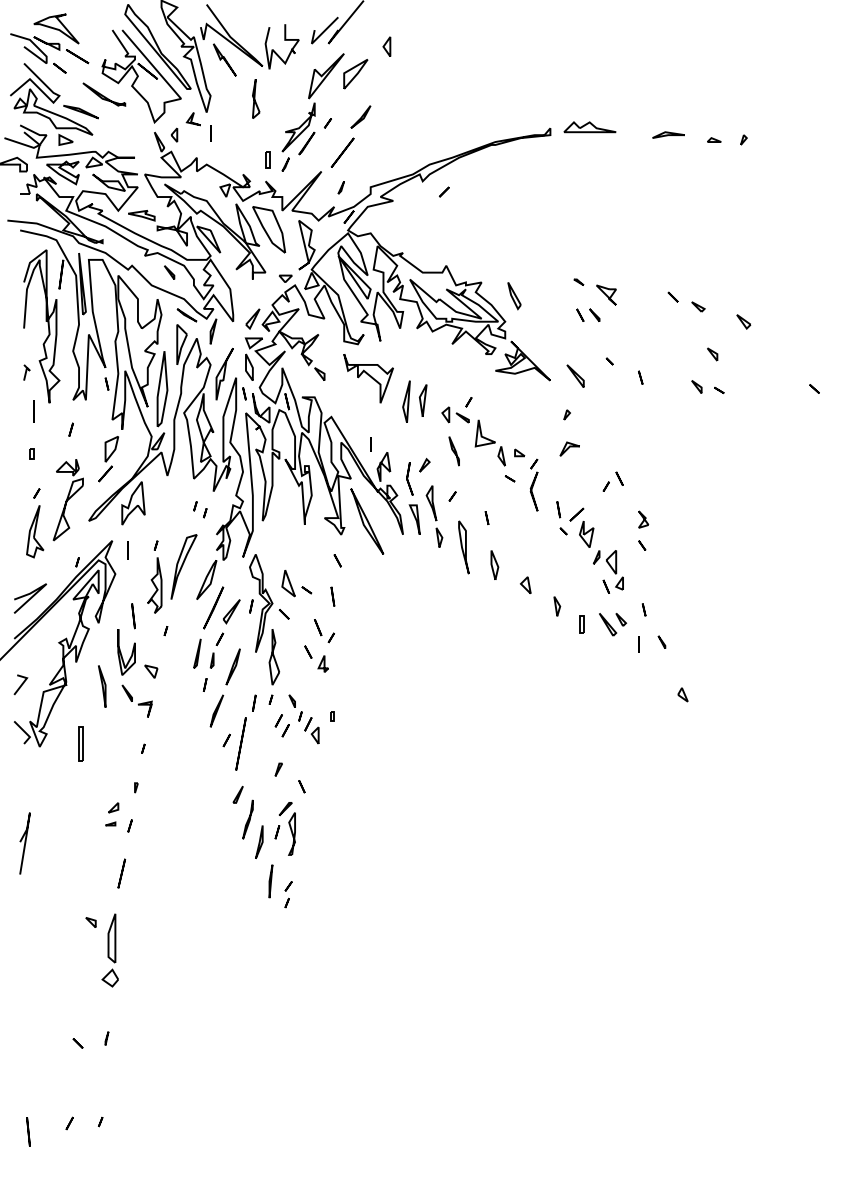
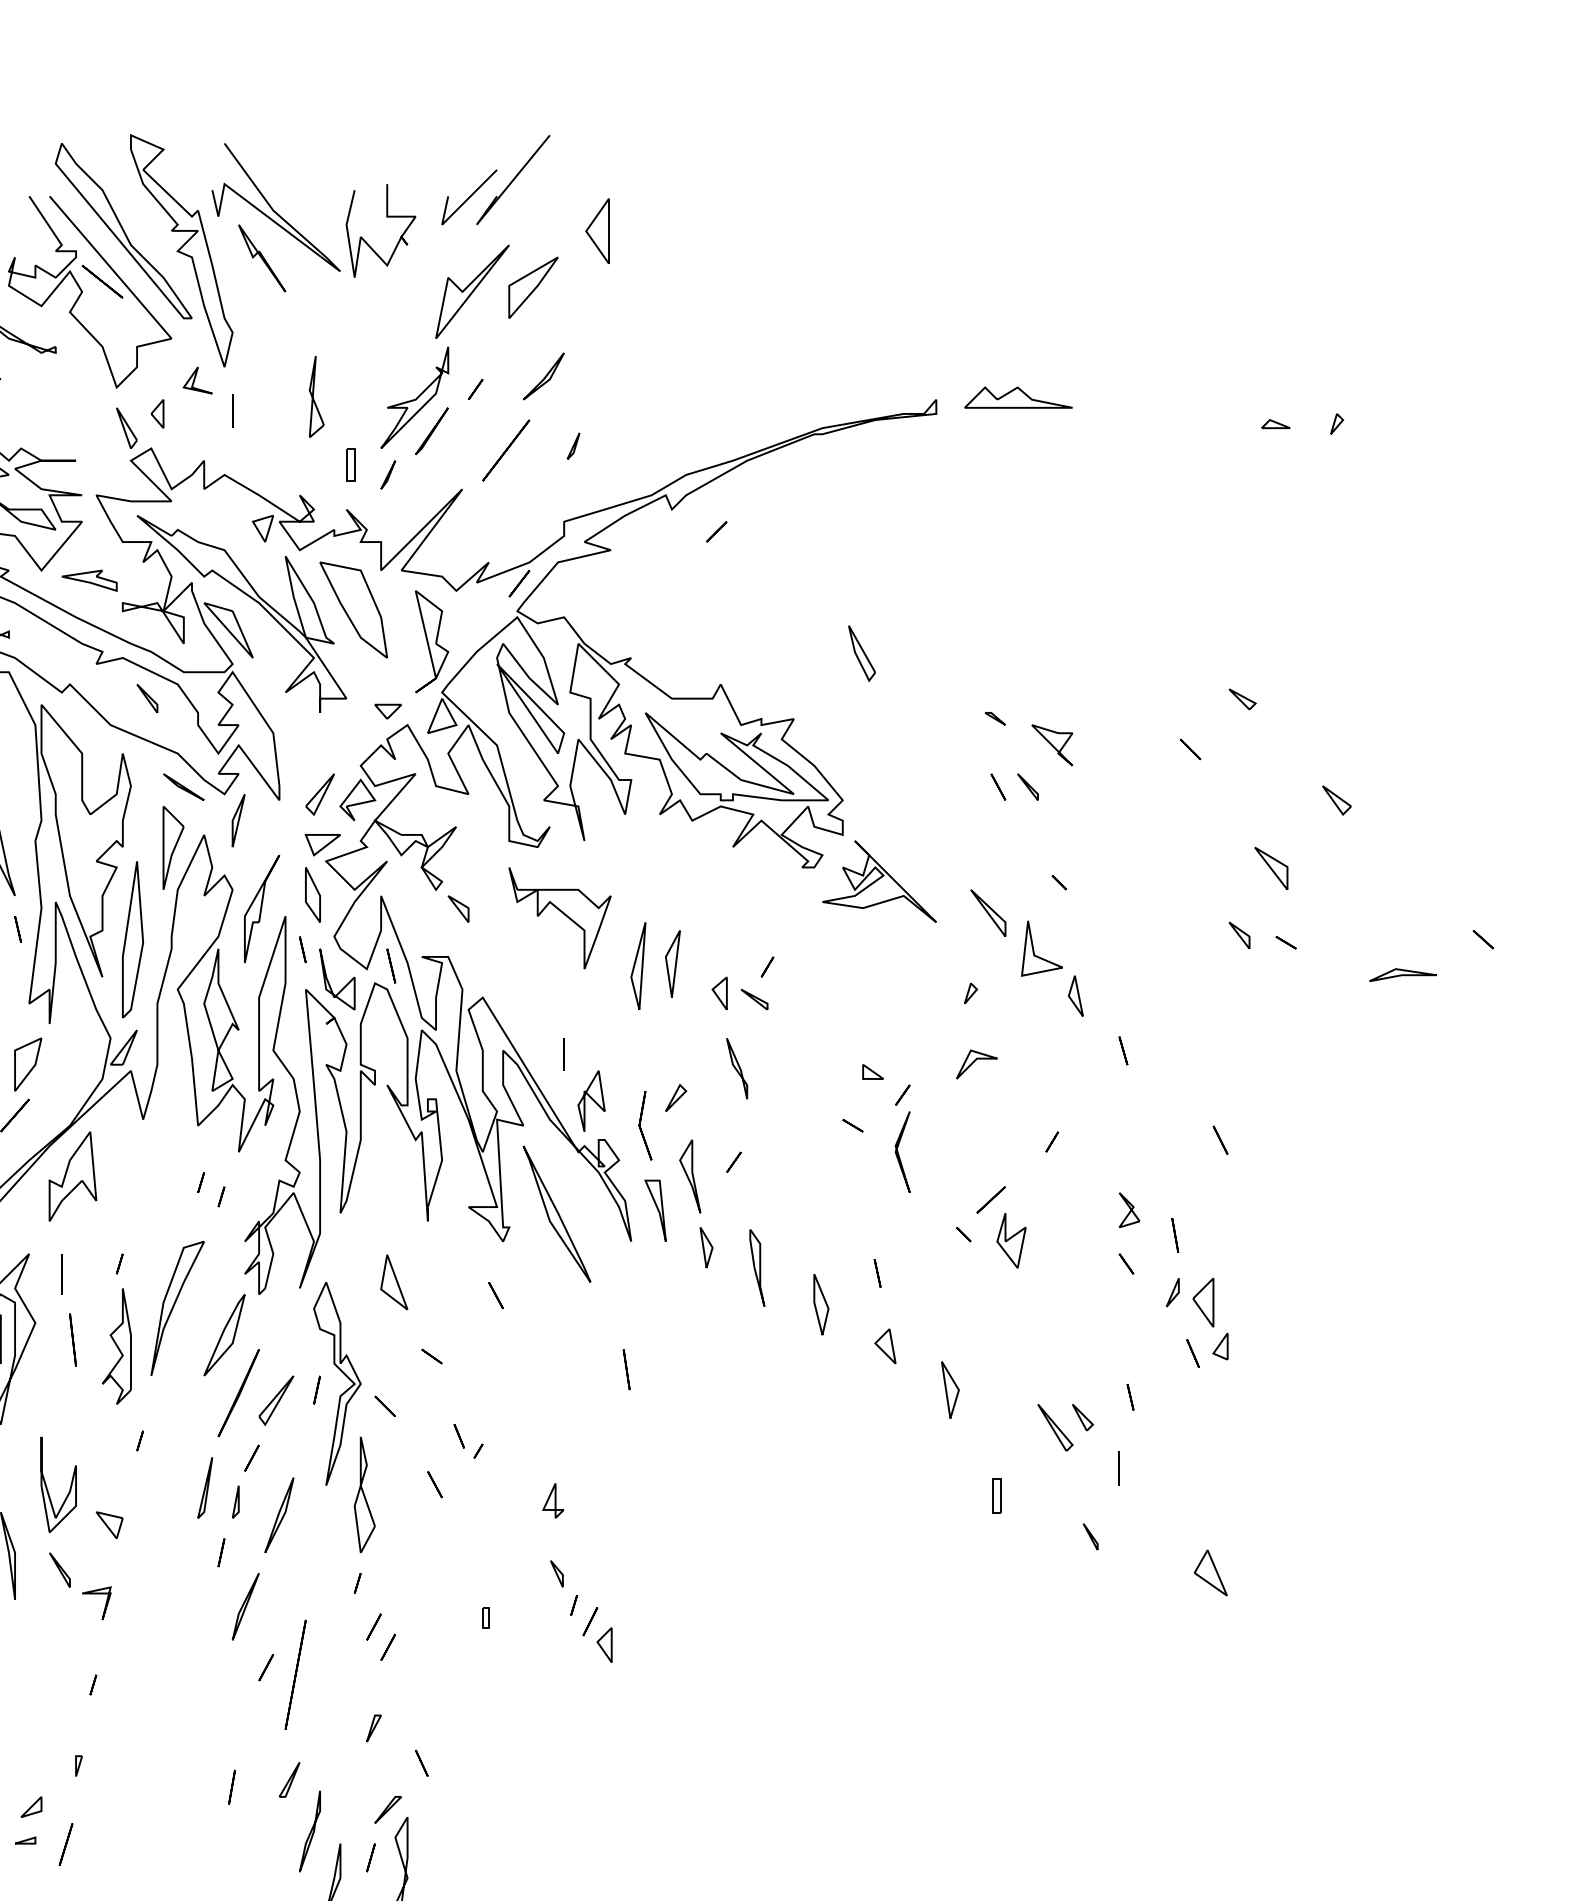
part: (386, 46) -> (596, 230), size x1.6
part: (256, 98) -> (317, 396), moved
part: (668, 134) -> (1402, 973), moved
part: (340, 187) -> (572, 445), moved
part: (514, 296) -> (861, 654), moved
part: (698, 306) -> (1243, 698), moved
part: (712, 354) -> (1272, 868), size x1.6
line: (640, 377) -> (1122, 1050), moved
part: (489, 442) -> (1050, 967), moved
line: (619, 478) -> (1220, 1139), moved
line: (558, 509) -> (1174, 1234), moved
line: (486, 518) -> (876, 1274), moved
part: (463, 547) -> (756, 1267), size x0.7
part: (608, 571) -> (1197, 1321), moved
part: (288, 583) -> (393, 1282), moved
line: (332, 596) -> (625, 1369), moved
part: (557, 606) -> (951, 1390), size x1.4
line: (133, 616) -> (72, 1340), moved
part: (581, 624) -> (996, 1495), moved
part: (324, 631) -> (468, 1441), size x0.7
part: (661, 641) -> (1089, 1535), moved
part: (322, 663) -> (551, 1499), moved
part: (682, 694) -> (1209, 1572), size x1.6
line: (254, 702) -> (232, 1785), moved
part: (303, 719) -> (580, 1611), moved
part: (129, 825) -> (64, 1843), size x1.6

